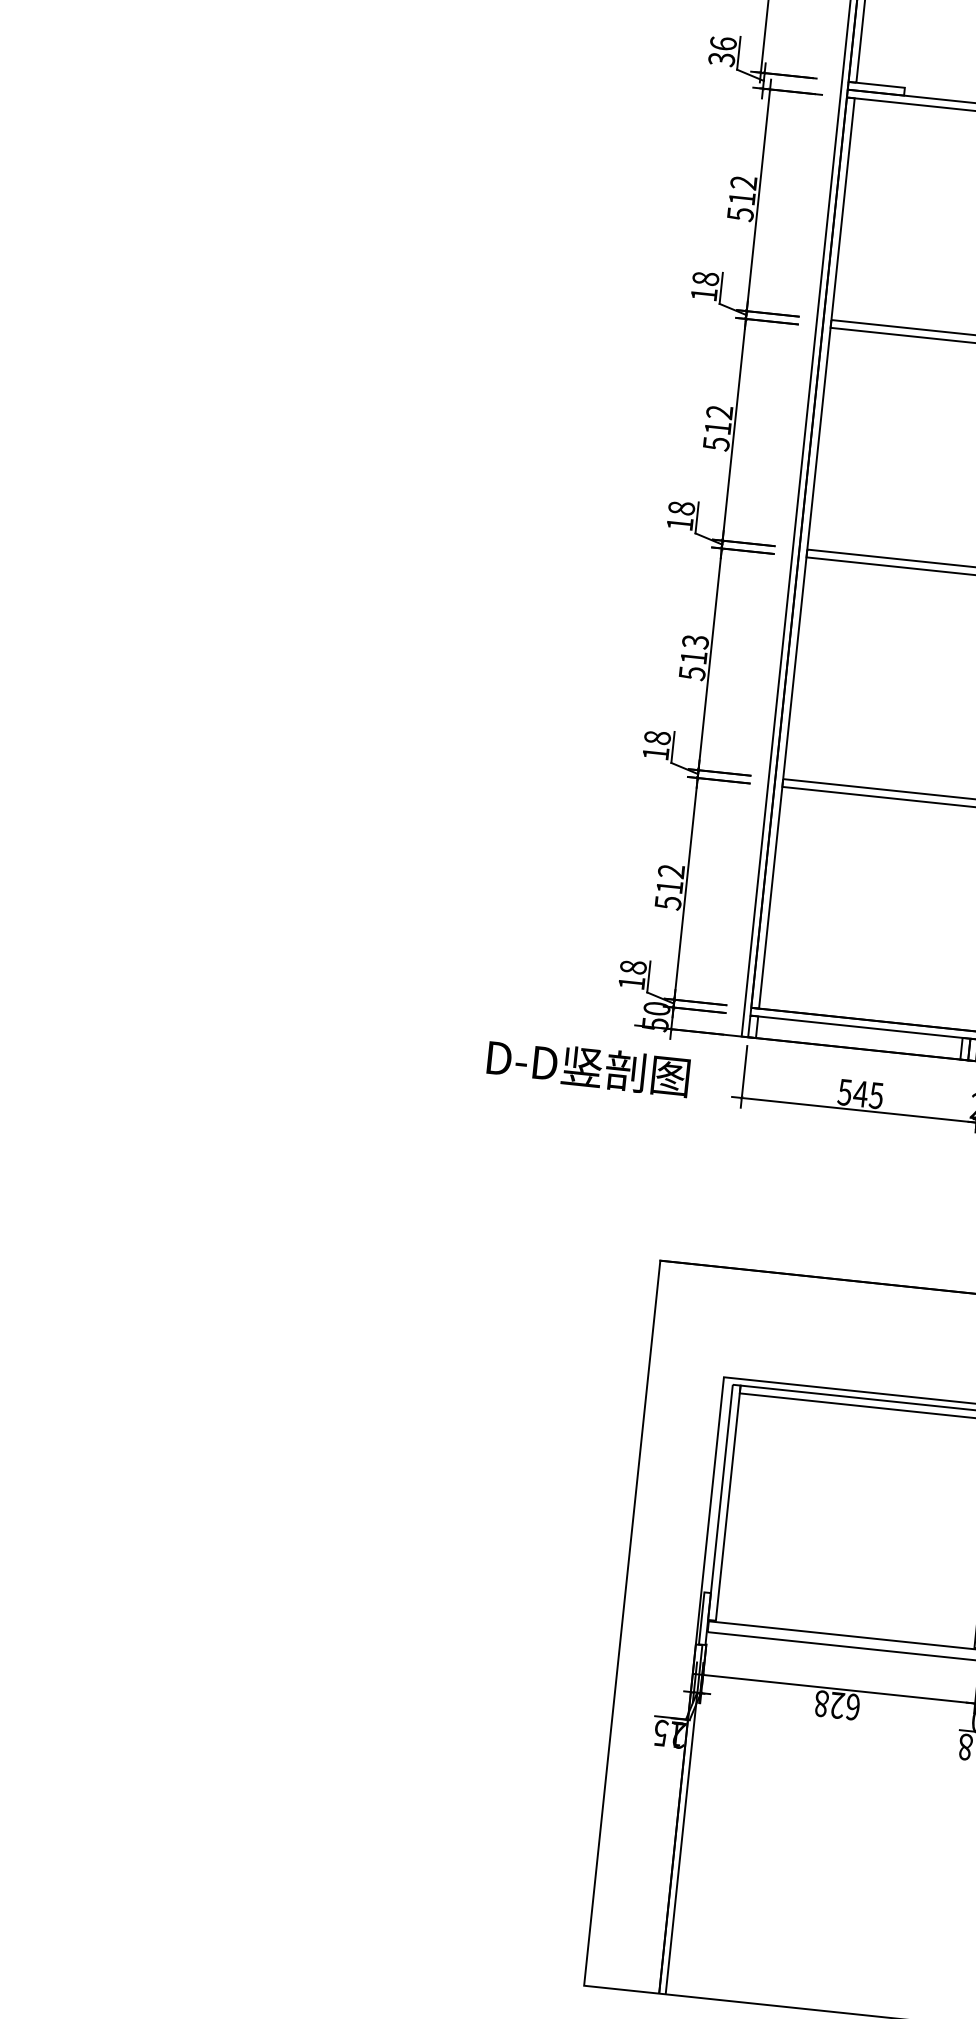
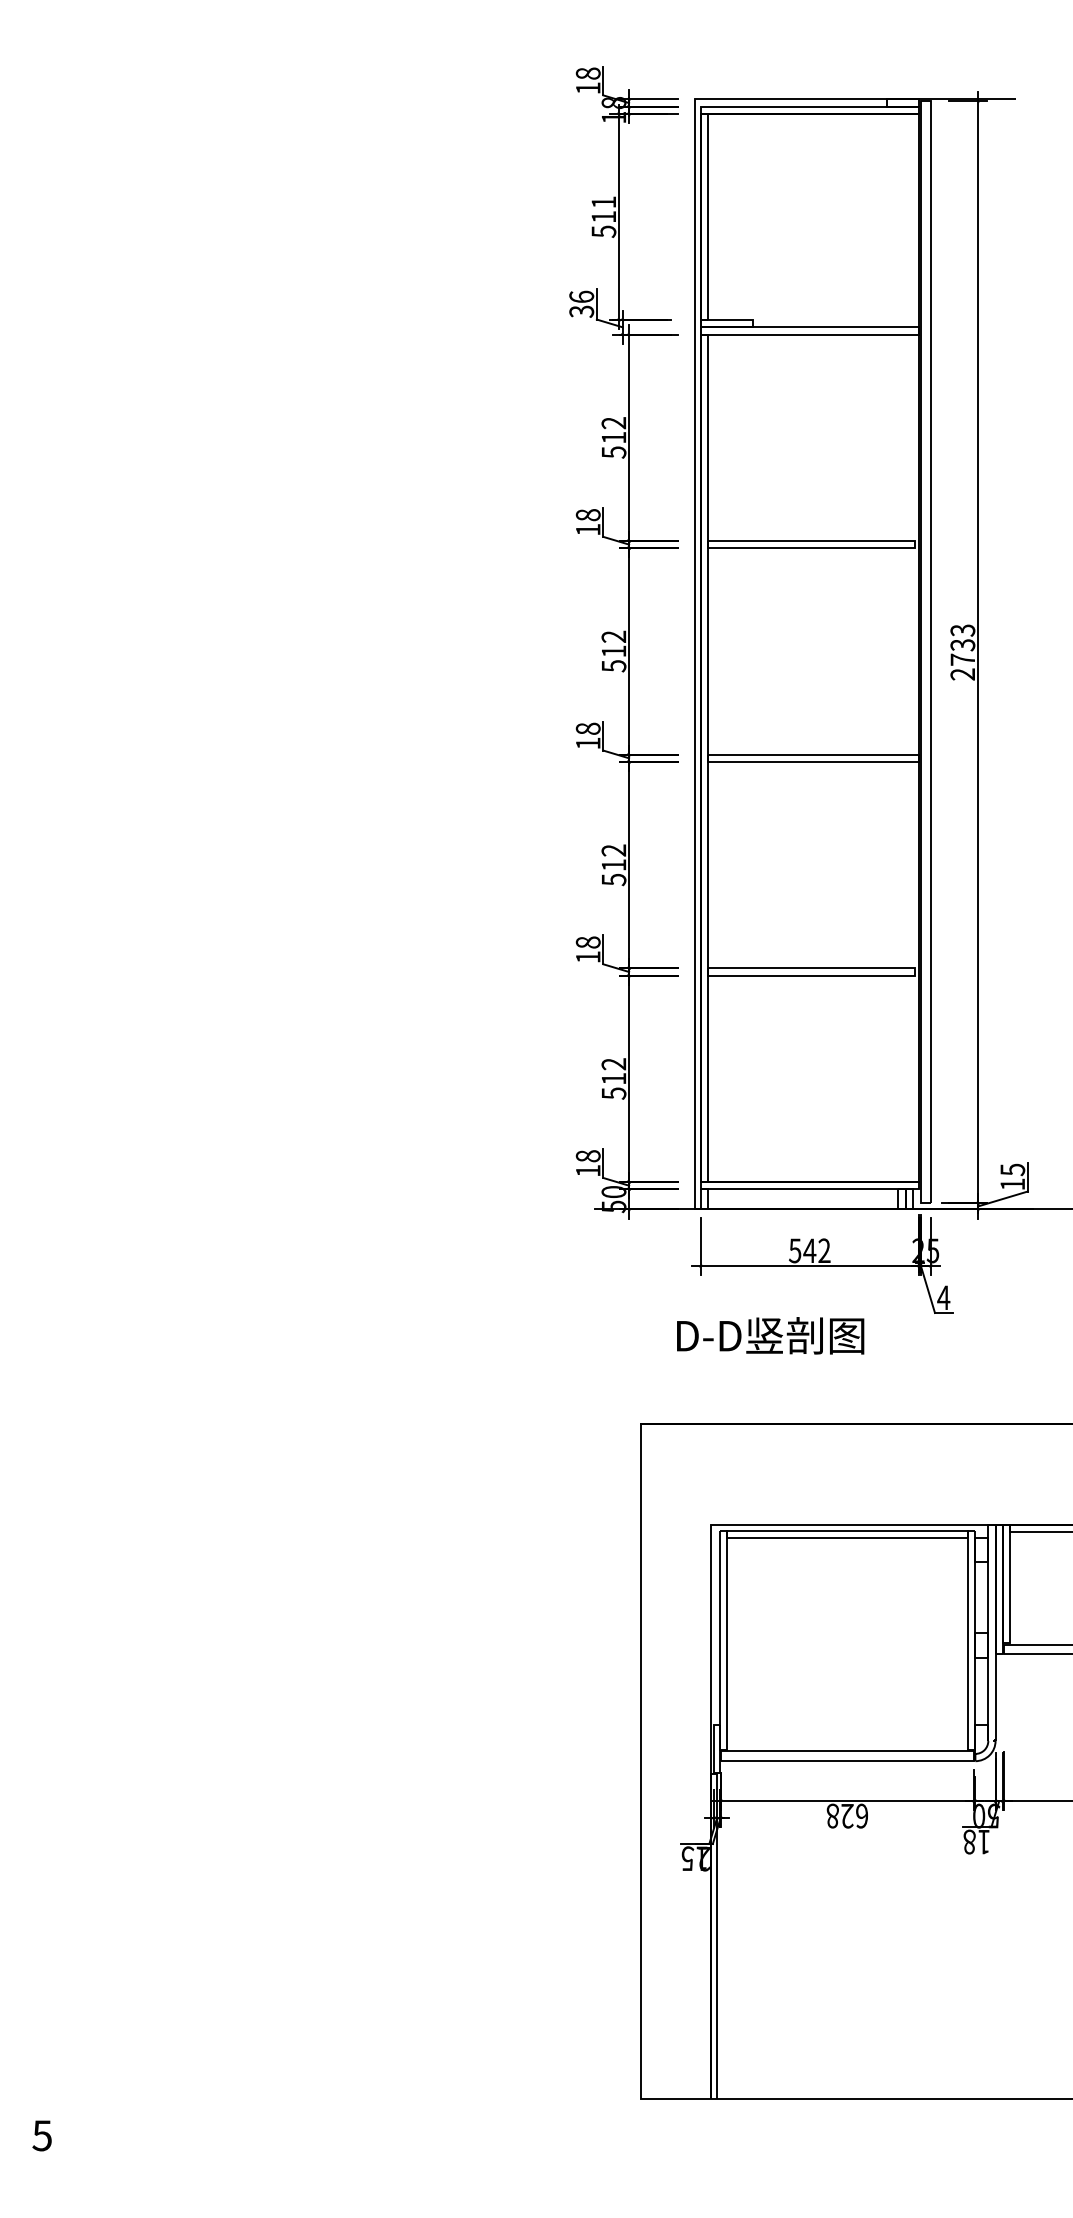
text: (696, 641) -> (614, 850), 513 -> 512
text: (588, 1067) -> (770, 1335), moved
text: (876, 1095) -> (824, 1250), 545 -> 542

